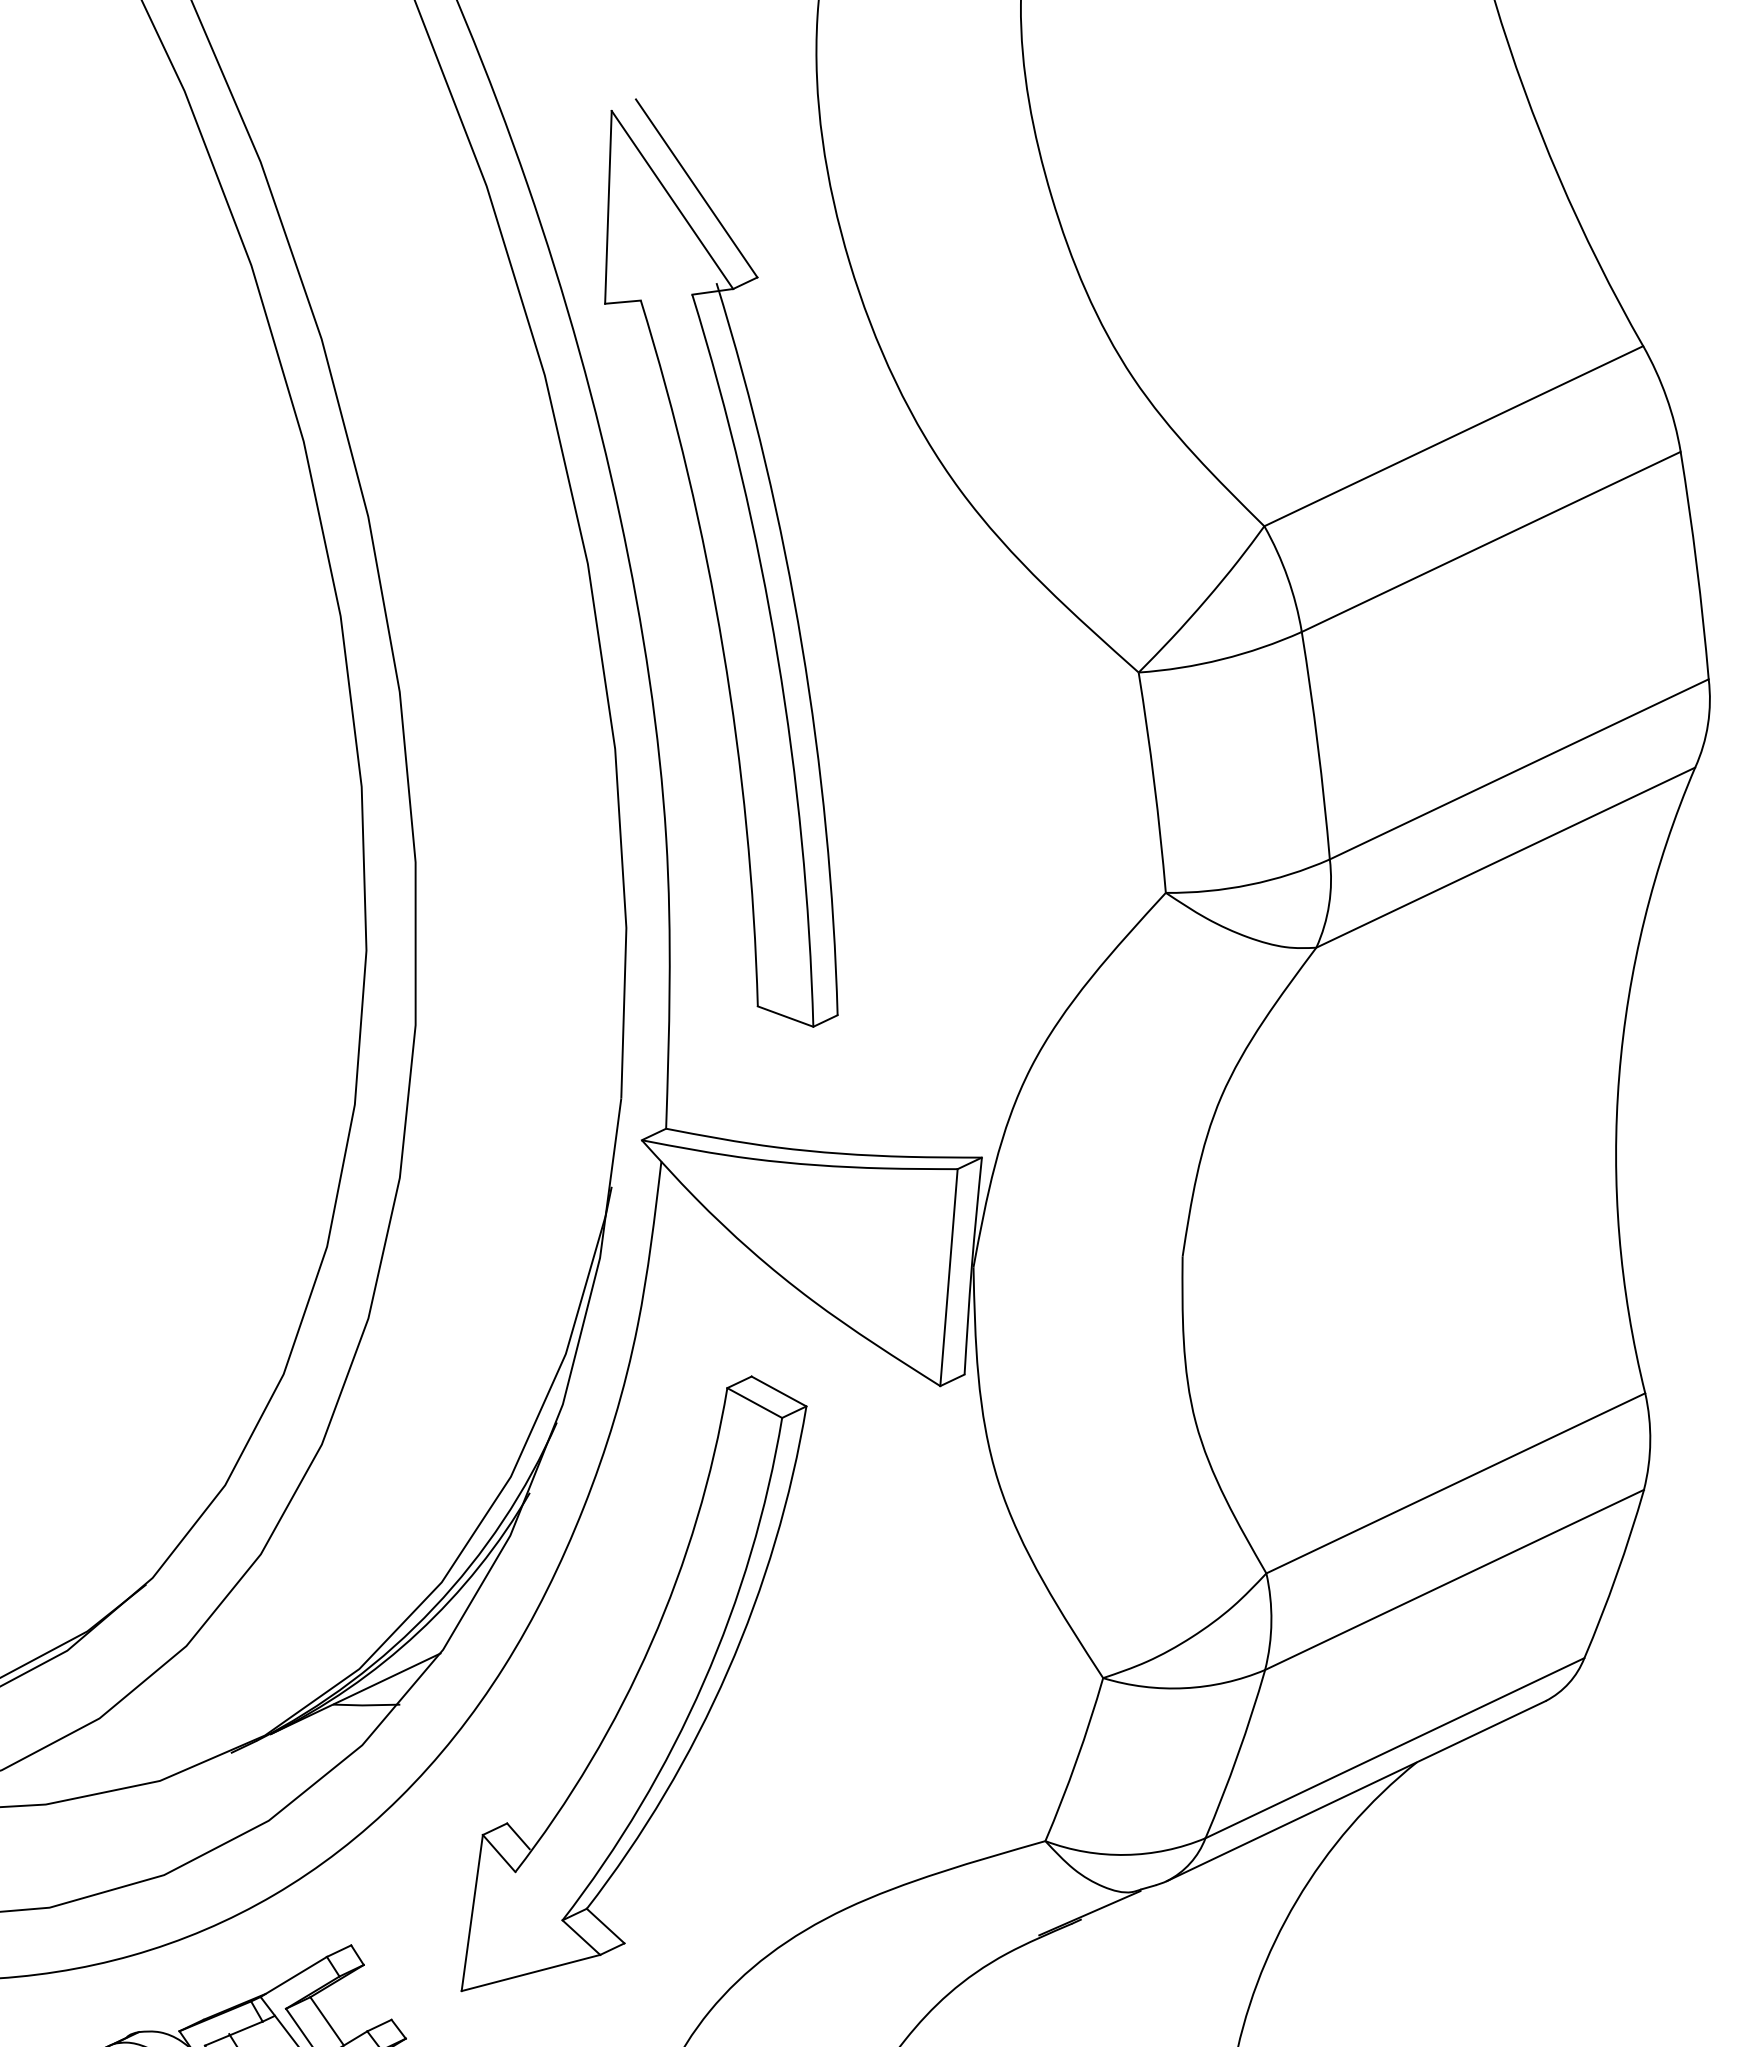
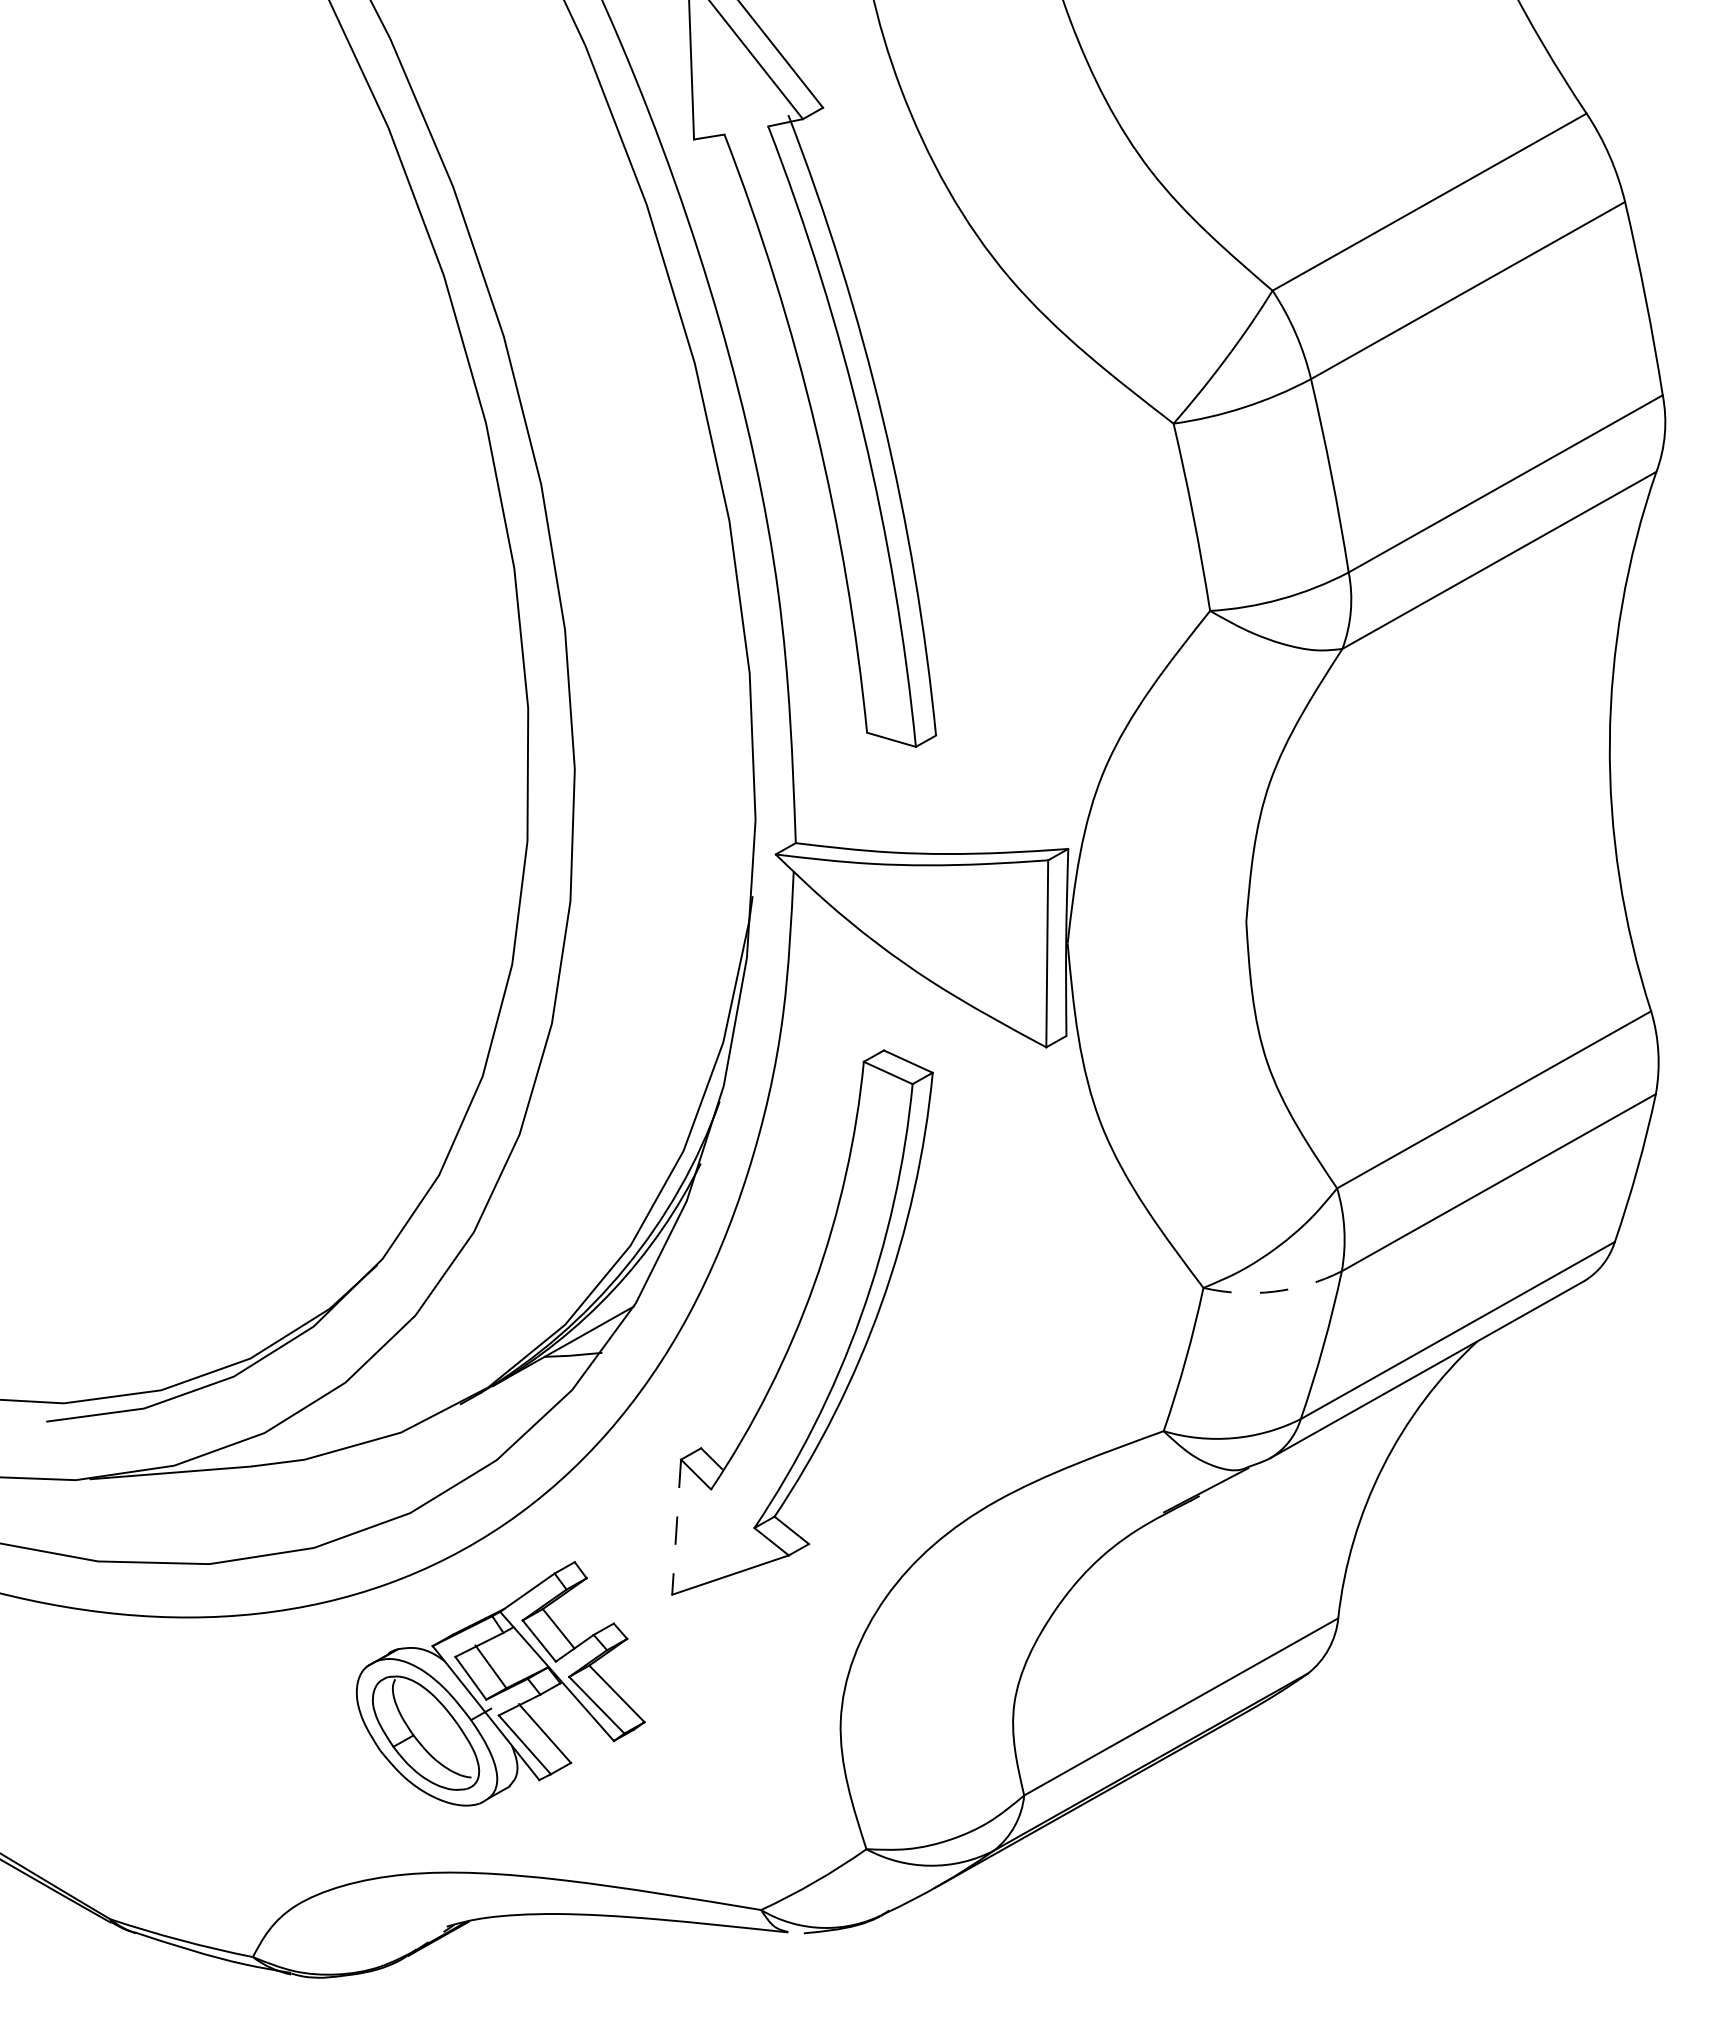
arc: (1185, 1687) -> (1274, 1291), solid -> dashed
line: (472, 1913) -> (676, 1527), solid -> dashed

